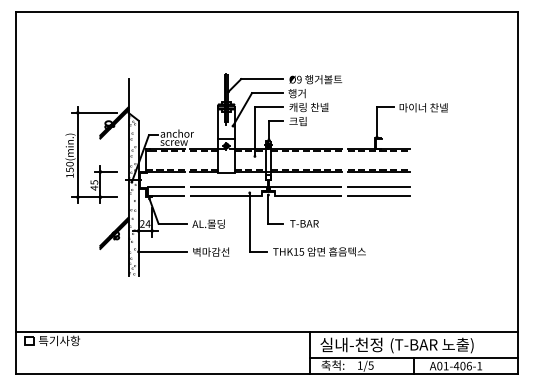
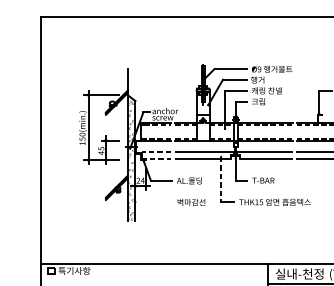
line: (147, 191) -> (142, 155), solid -> dashed
line: (249, 222) -> (221, 179), solid -> dashed
line: (162, 251) -> (153, 201), removed

